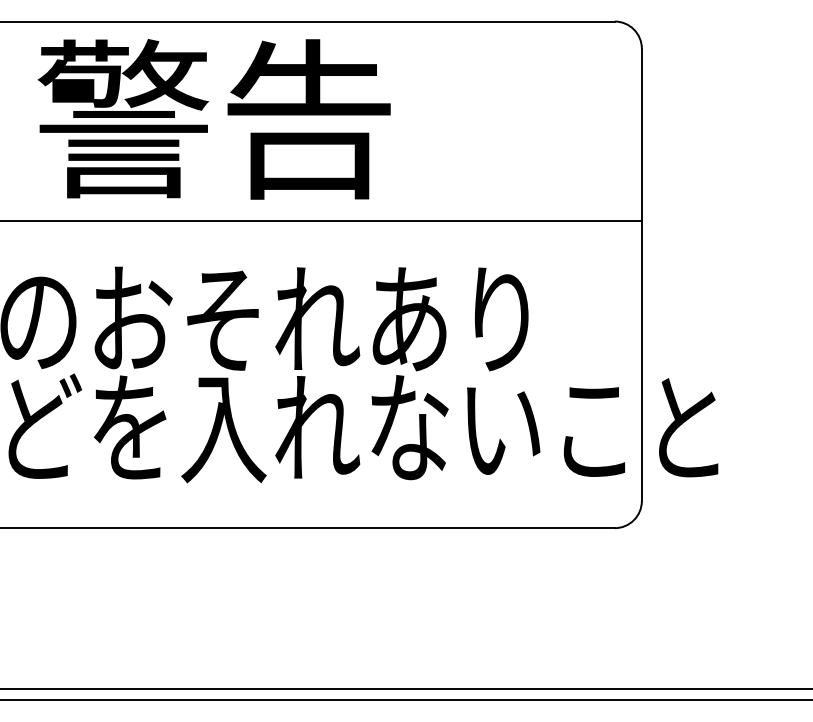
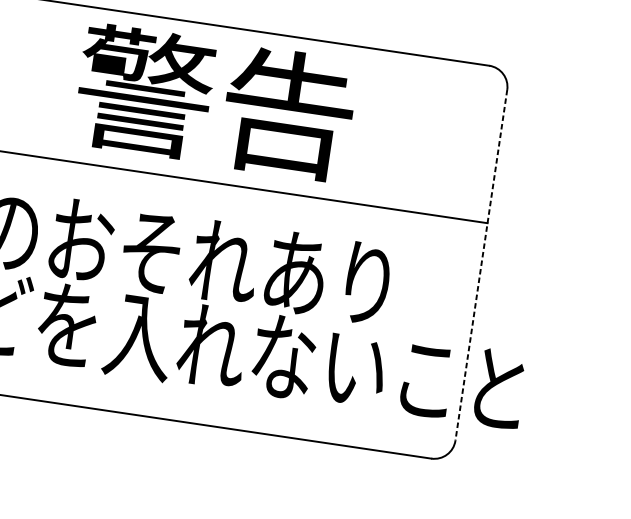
text: (213, 119) -> (214, 102), moved
line: (641, 275) -> (480, 265), solid -> dashed

